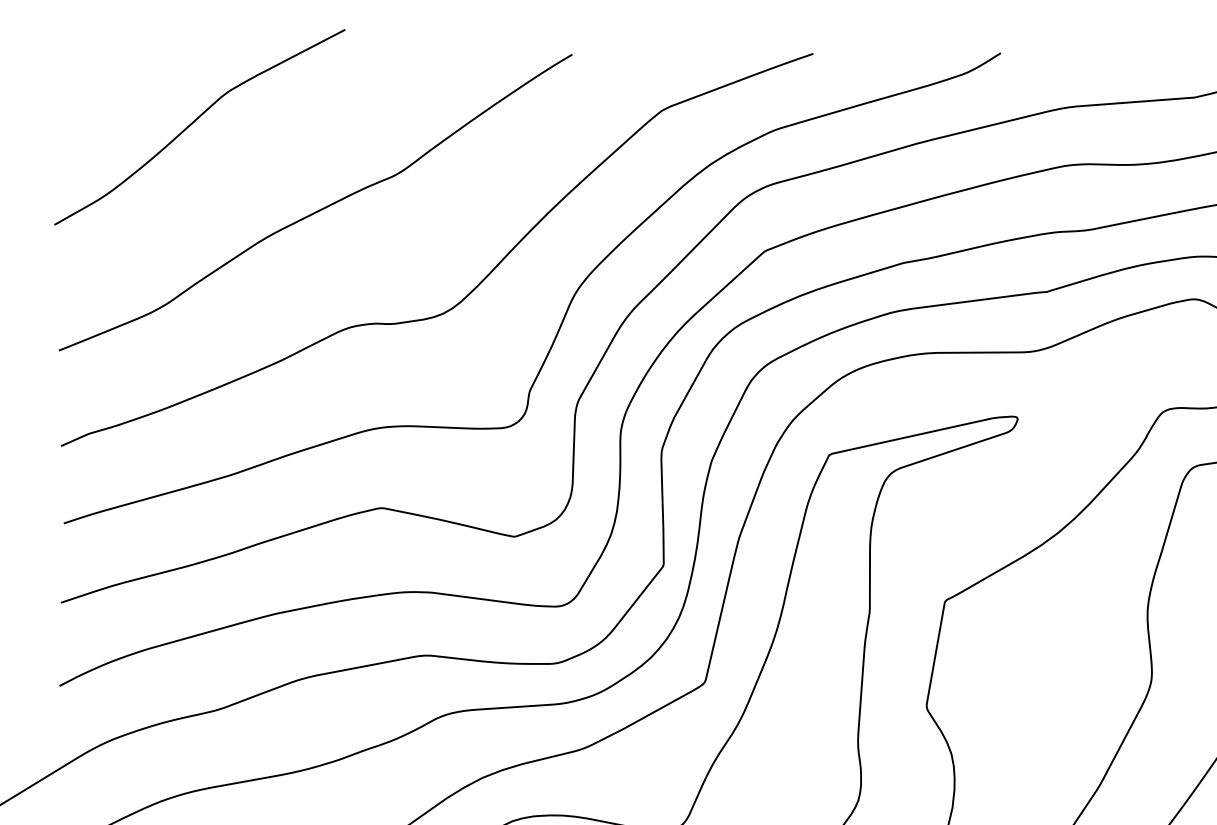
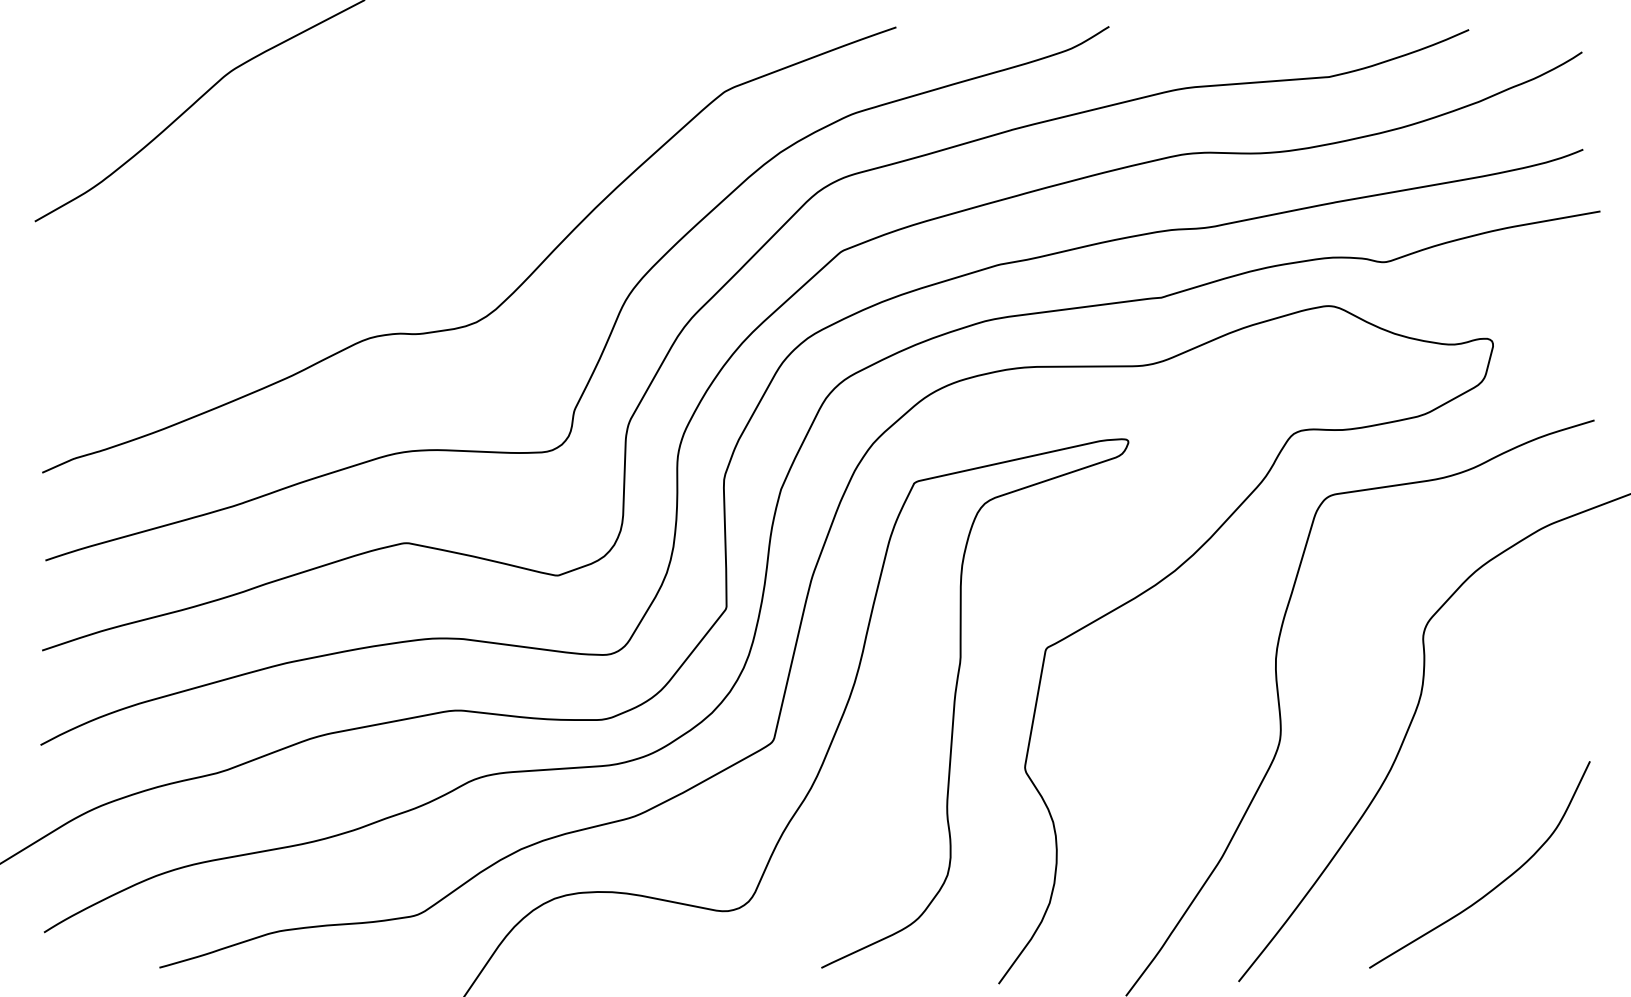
curve: (319, 209) -> (335, 204), removed

